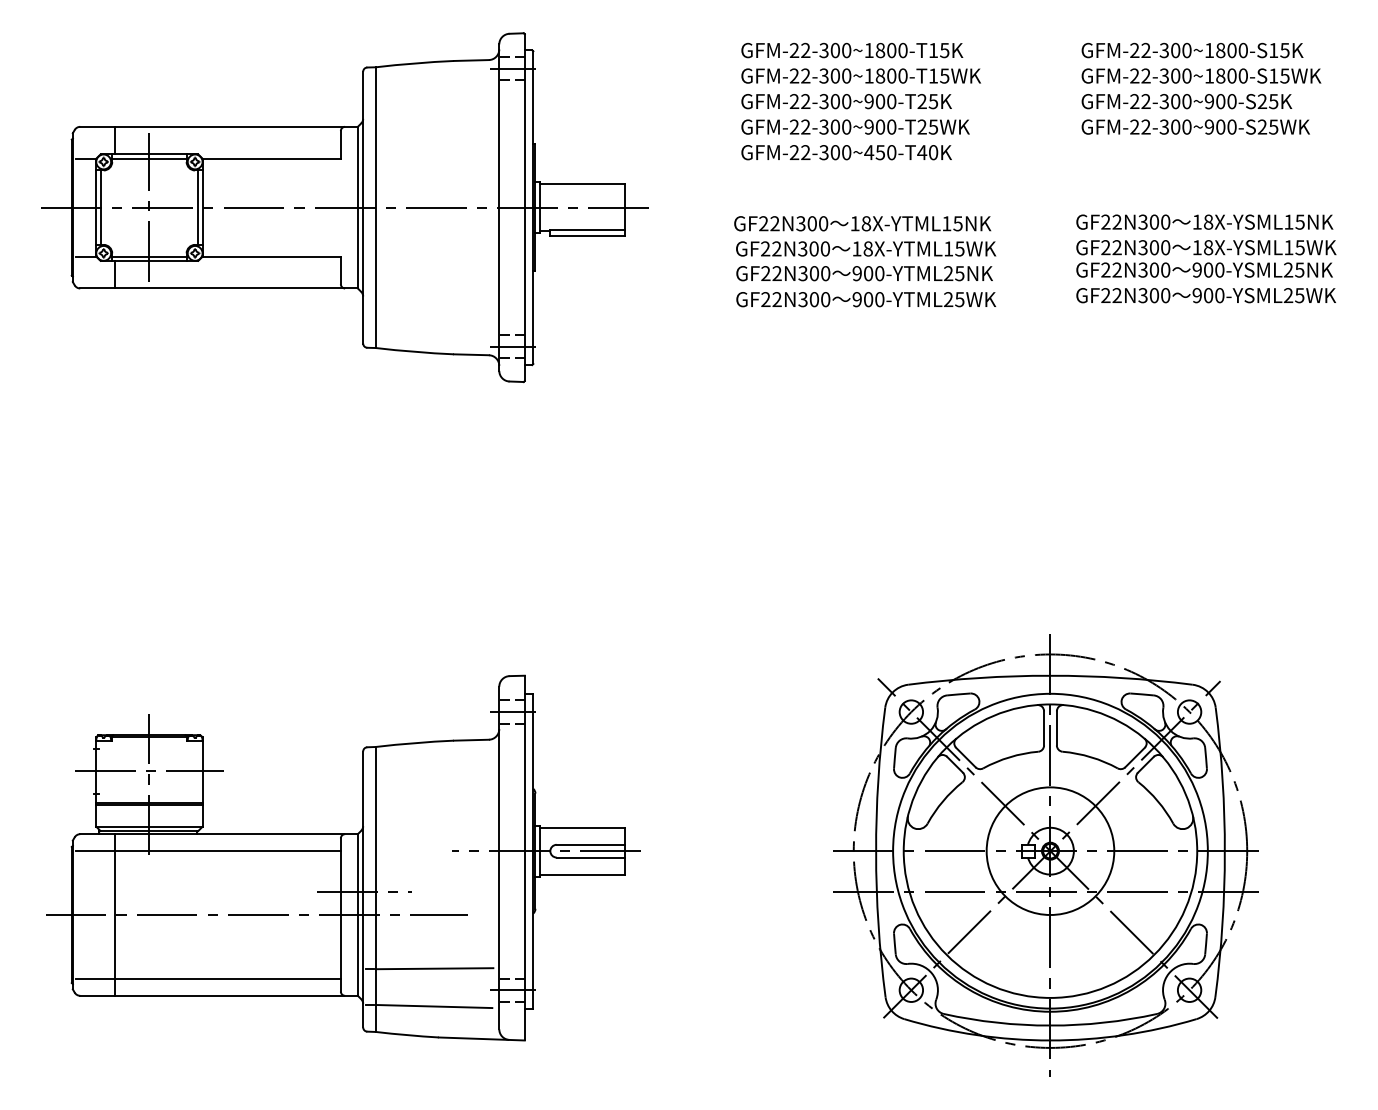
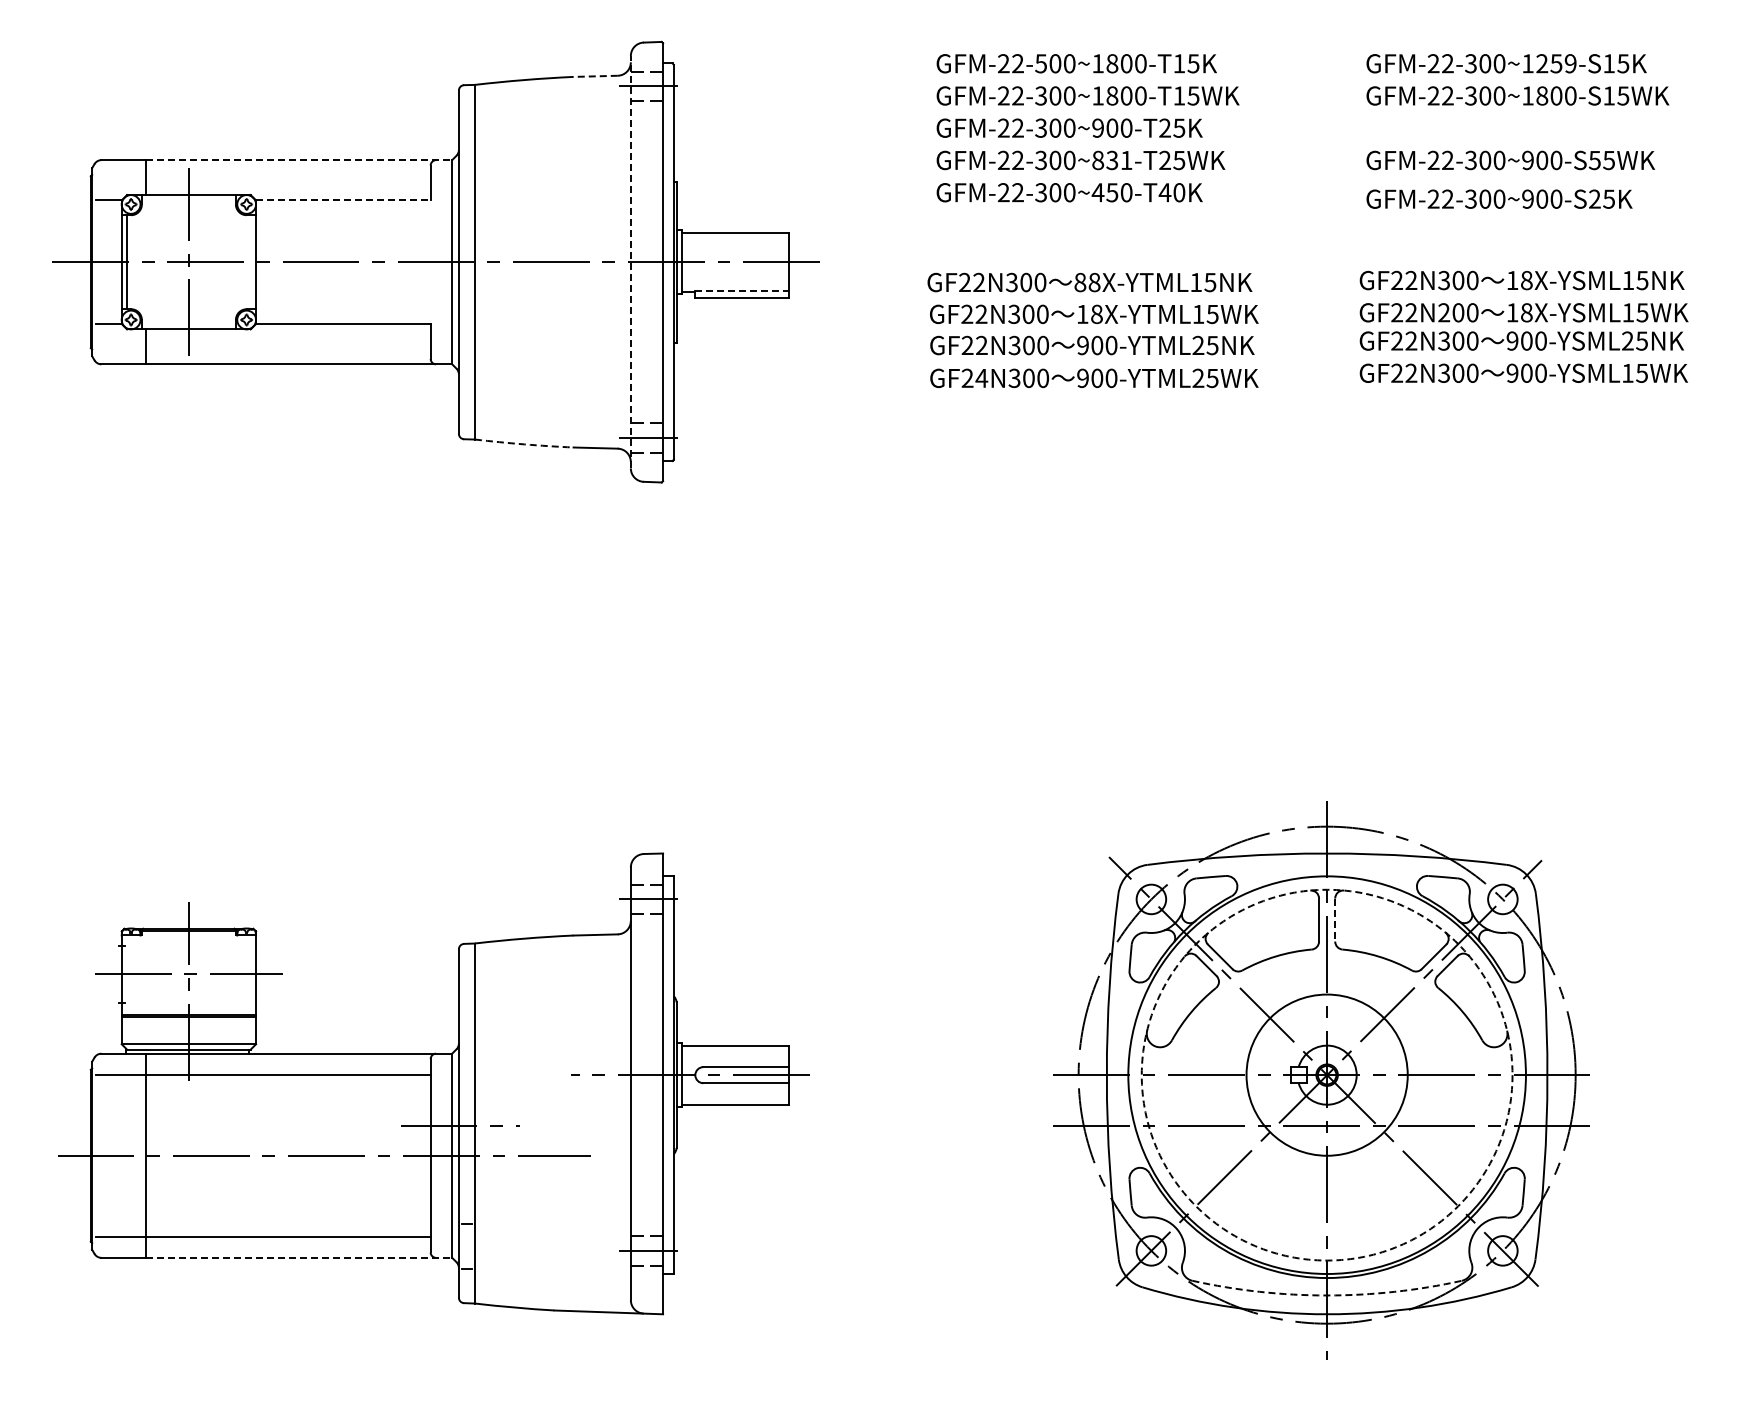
text: (823, 50) -> (1040, 63), GFM-22-300~1800-T15K -> GFM-22-500~1800-T15K
text: (1232, 50) -> (1556, 63), GFM-22-300~1800-S15K -> GFM-22-300~1259-S15K
line: (471, 60) -> (595, 76), solid -> dashed
text: (1186, 101) -> (1499, 198), moved
line: (236, 127) -> (299, 160), solid -> dashed
text: (880, 127) -> (1112, 160), GFM-22-300~900-T25WK -> GFM-22-300~831-T25WK
text: (1262, 127) -> (1594, 160), GFM-22-300~900-S25WK -> GFM-22-300~900-S55WK
line: (149, 158) -> (188, 200), removed
line: (271, 158) -> (343, 200), solid -> dashed
line: (198, 207) -> (250, 262), removed
line: (499, 207) -> (630, 261), solid -> dashed
text: (855, 223) -> (1080, 282), 18X-YTML15NK -> 88X-YTML15NK
line: (587, 230) -> (742, 290), solid -> dashed
text: (1143, 247) -> (1444, 312), GF22N300 -> GF22N200
line: (149, 256) -> (188, 324), removed
text: (1288, 294) -> (1627, 372), 900-YSML25WK -> 900-YSML15WK
text: (776, 298) -> (981, 377), GF22N300 -> GF24N300
arc: (415, 351) -> (524, 444), solid -> dashed
line: (1057, 728) -> (1335, 920), solid -> dashed
circle: (1049, 850) -> (1326, 1074), solid -> dashed
line: (434, 968) -> (549, 1223), removed
line: (236, 995) -> (299, 1257), solid -> dashed
line: (434, 1006) -> (548, 1271), removed
arc: (1050, 1025) -> (1327, 1295), solid -> dashed

